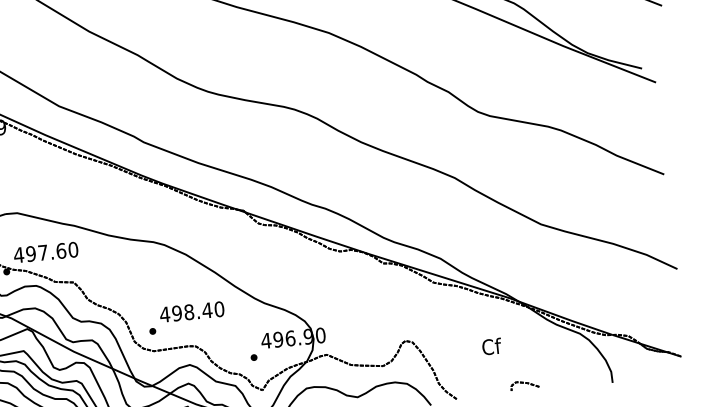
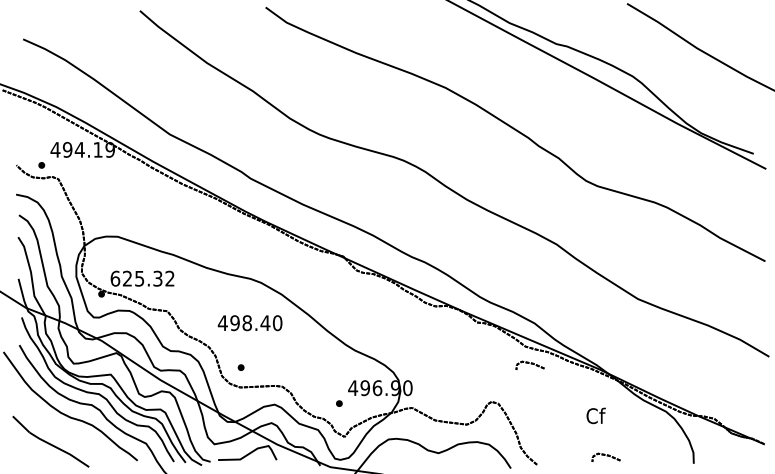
text: (45, 252) -> (142, 278), 497.60 -> 625.32
part: (439, 300) -> (529, 364), added
text: (191, 312) -> (249, 323), moved
text: (491, 346) -> (595, 415), moved

